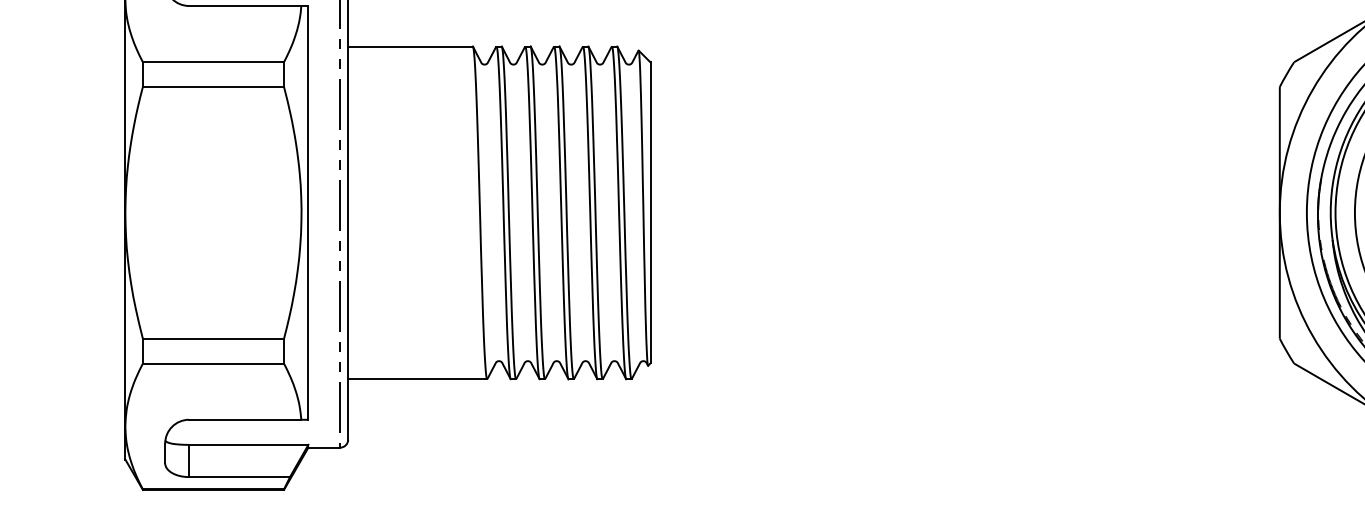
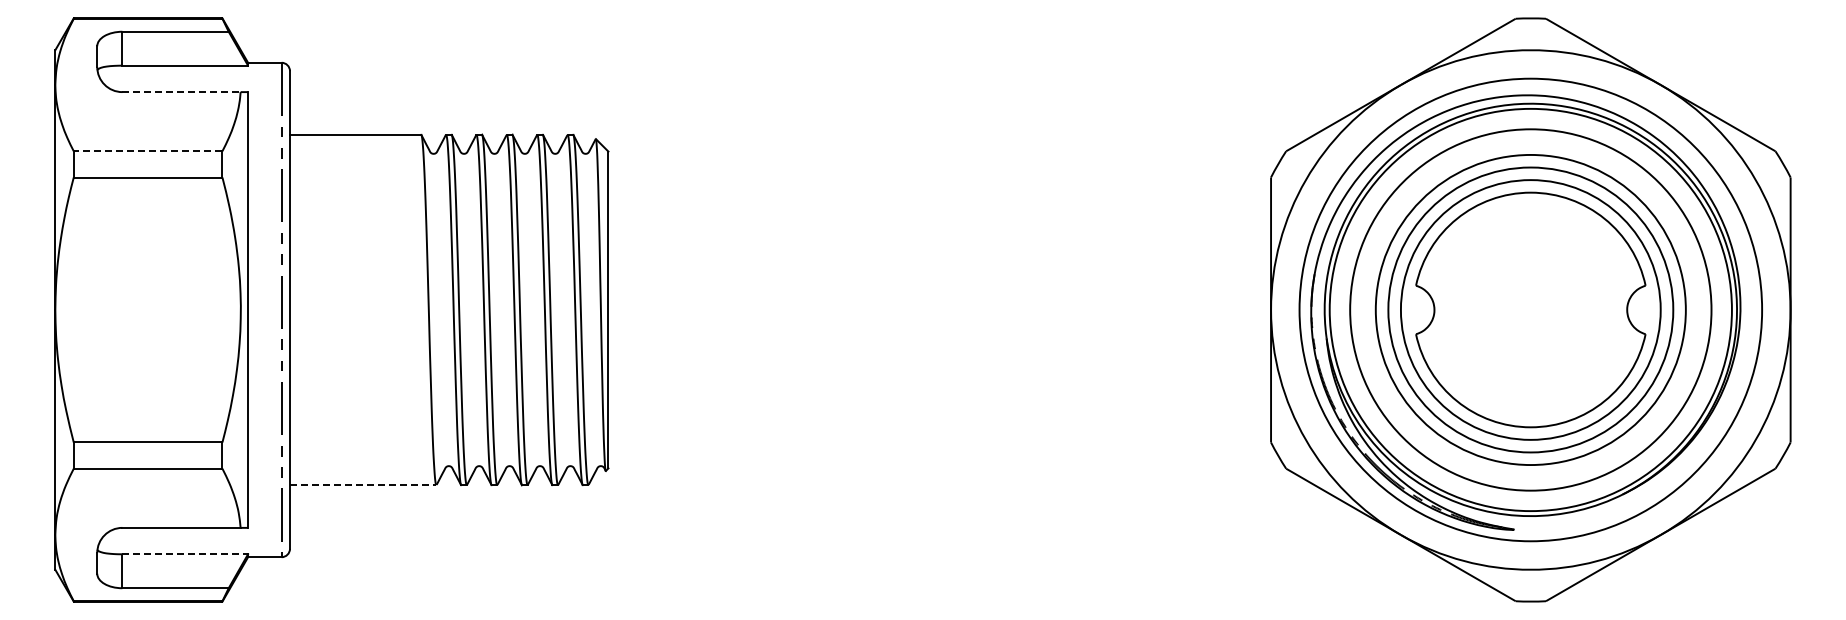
line: (246, 6) -> (182, 92), solid -> dashed
line: (212, 62) -> (147, 151), solid -> dashed
line: (417, 379) -> (363, 485), solid -> dashed
line: (248, 445) -> (185, 554), solid -> dashed

